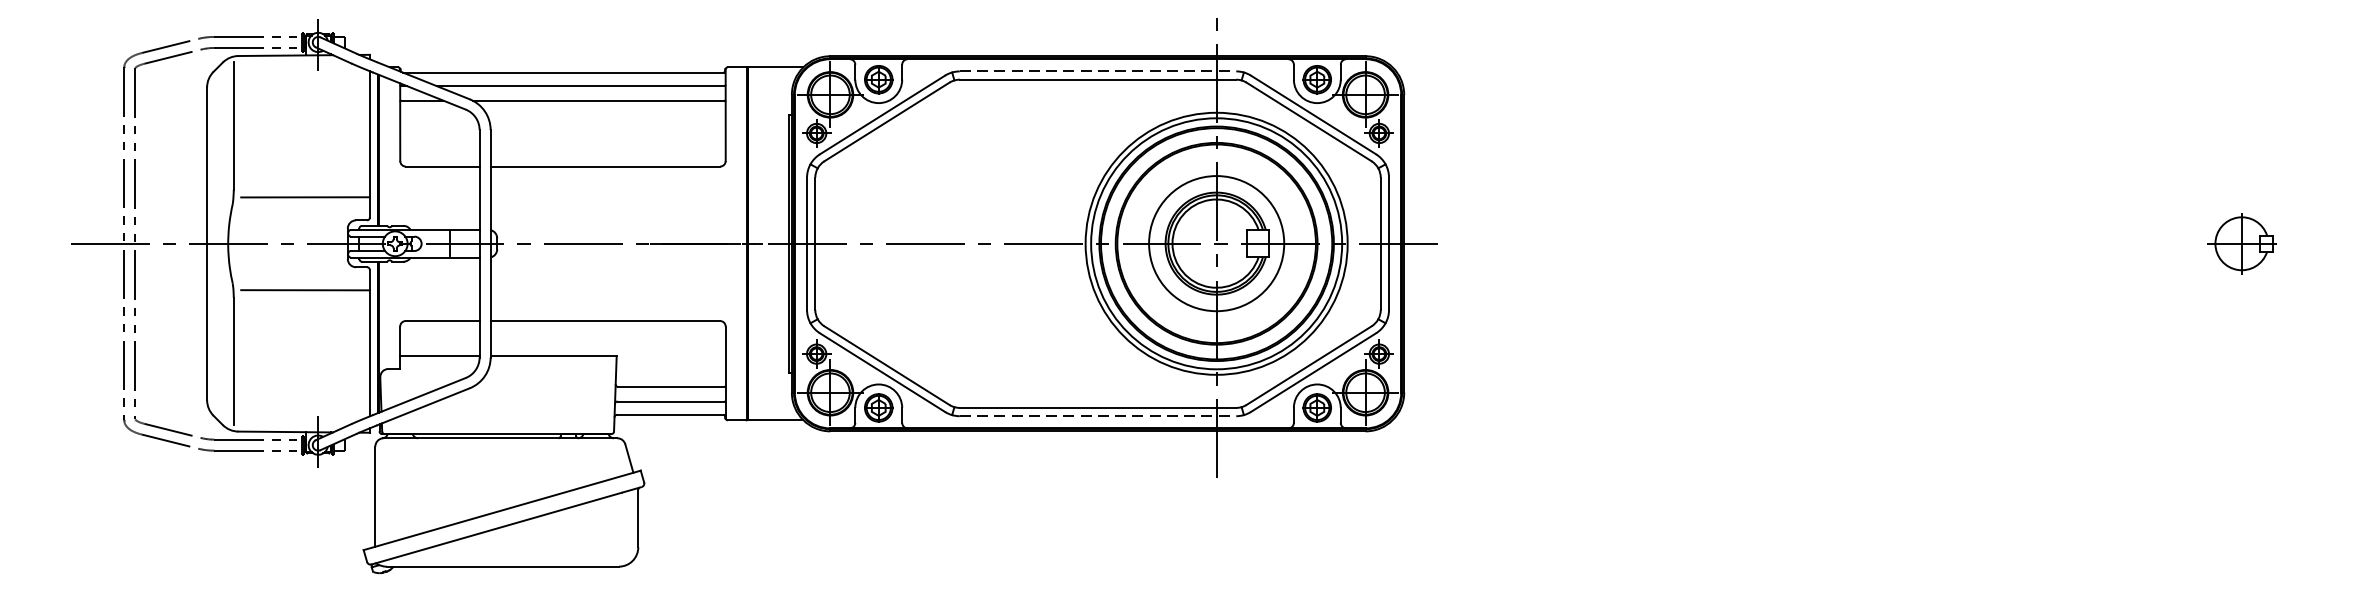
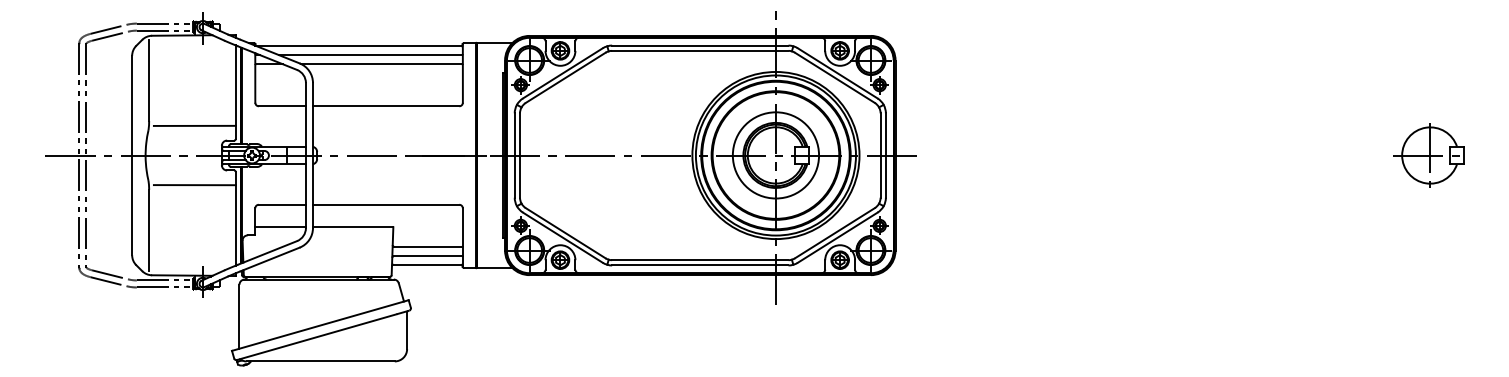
line: (1098, 71) -> (700, 45), dashed -> solid
part: (2239, 243) -> (1428, 155), size x1.67
line: (1098, 416) -> (700, 265), dashed -> solid

